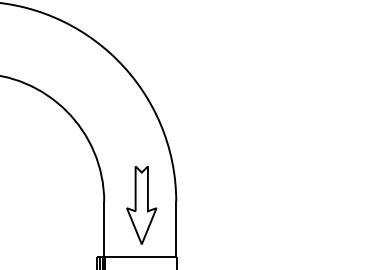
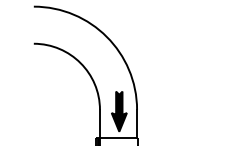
fill: (140, 205) -> (118, 111), added

